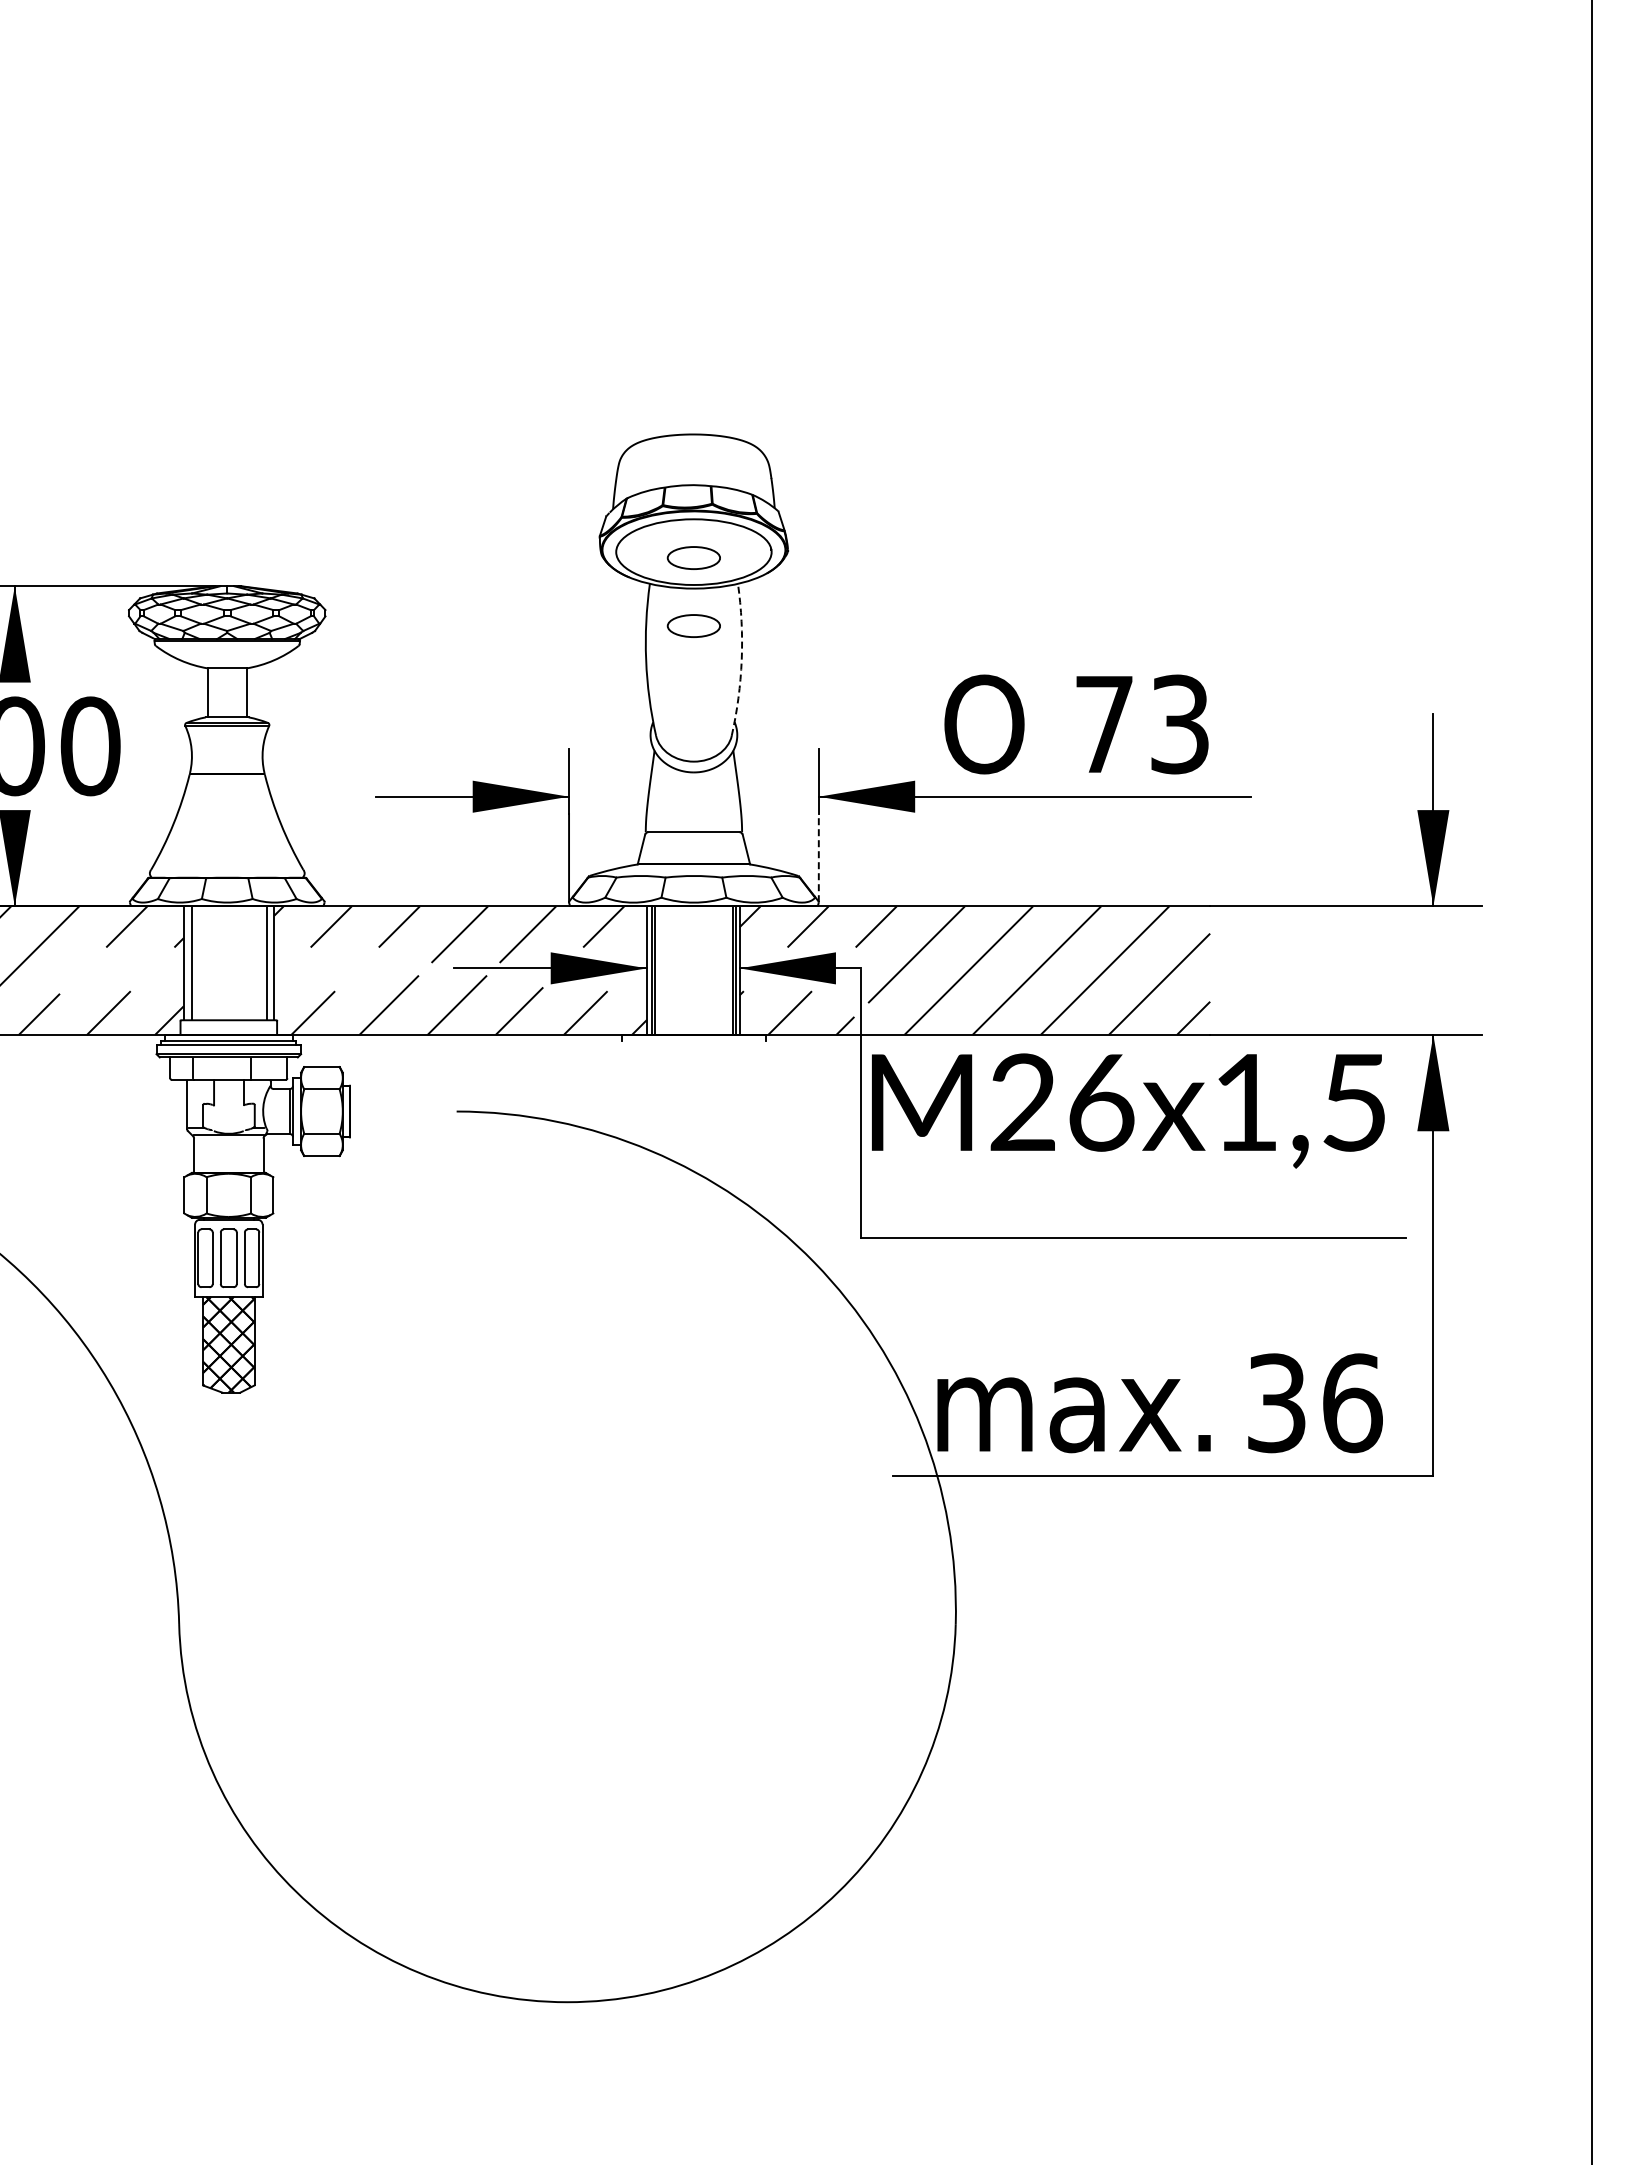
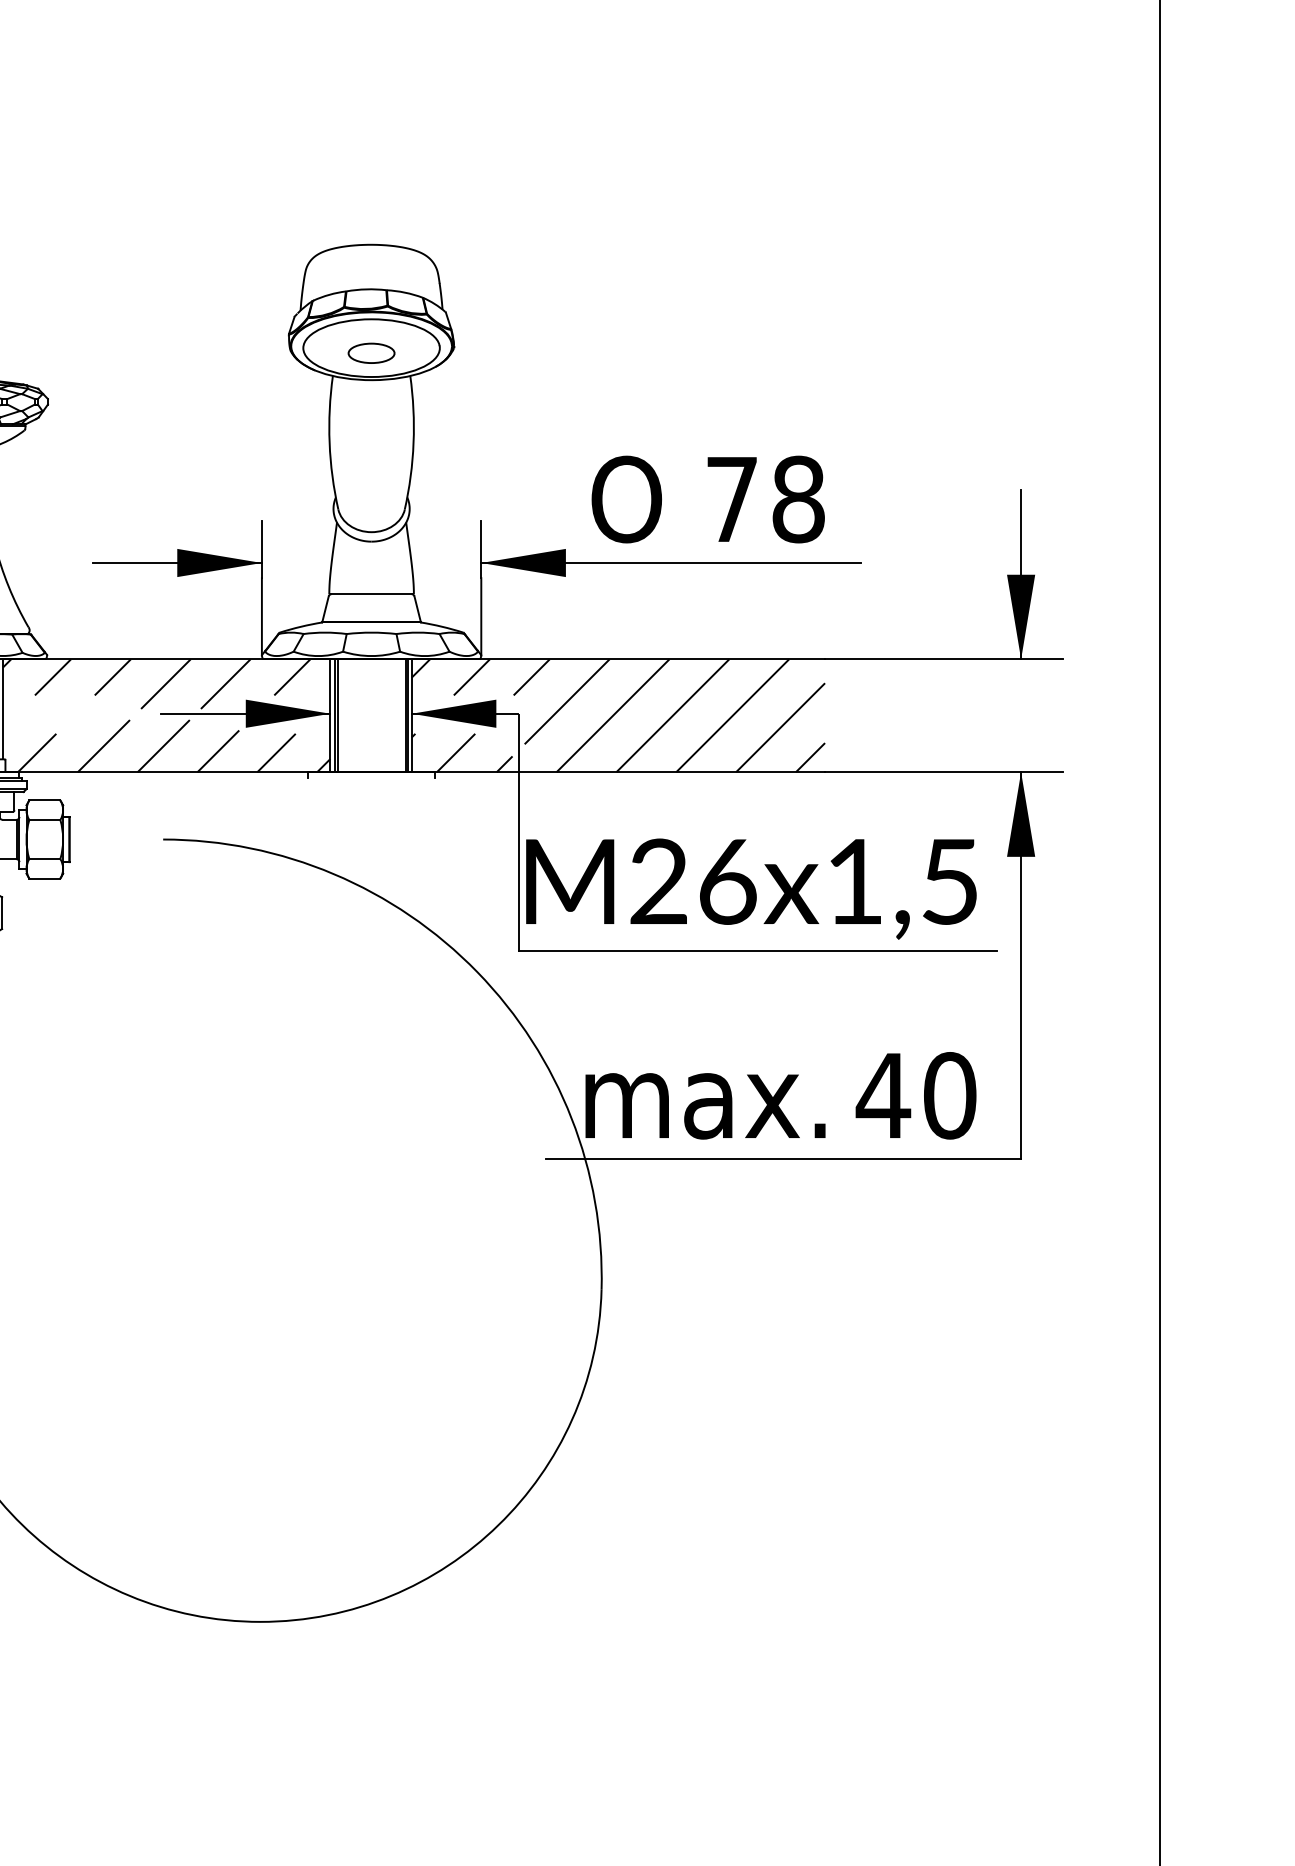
part: (693, 625) -> (371, 412), removed
arc: (741, 660) -> (413, 443), dashed -> solid
text: (1179, 724) -> (798, 499), 73 -> 78
line: (818, 857) -> (481, 616), dashed -> solid
text: (1128, 1110) -> (751, 888), moved
text: (1313, 1403) -> (915, 1095), 36 -> 40

